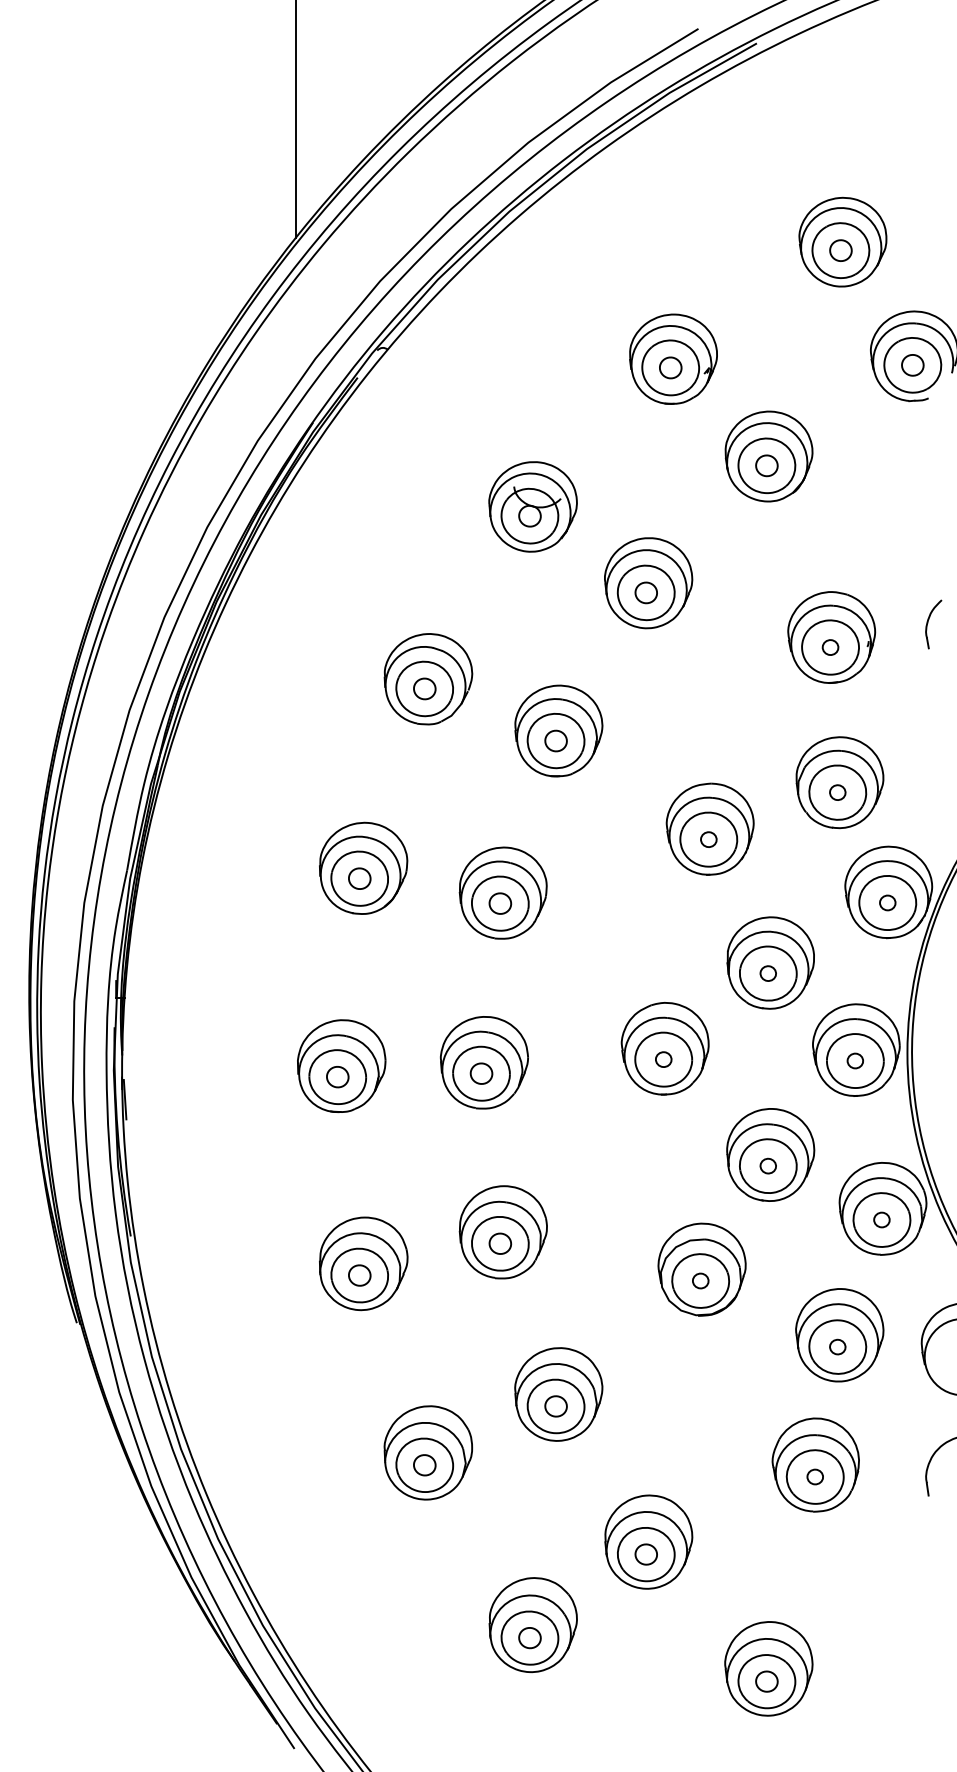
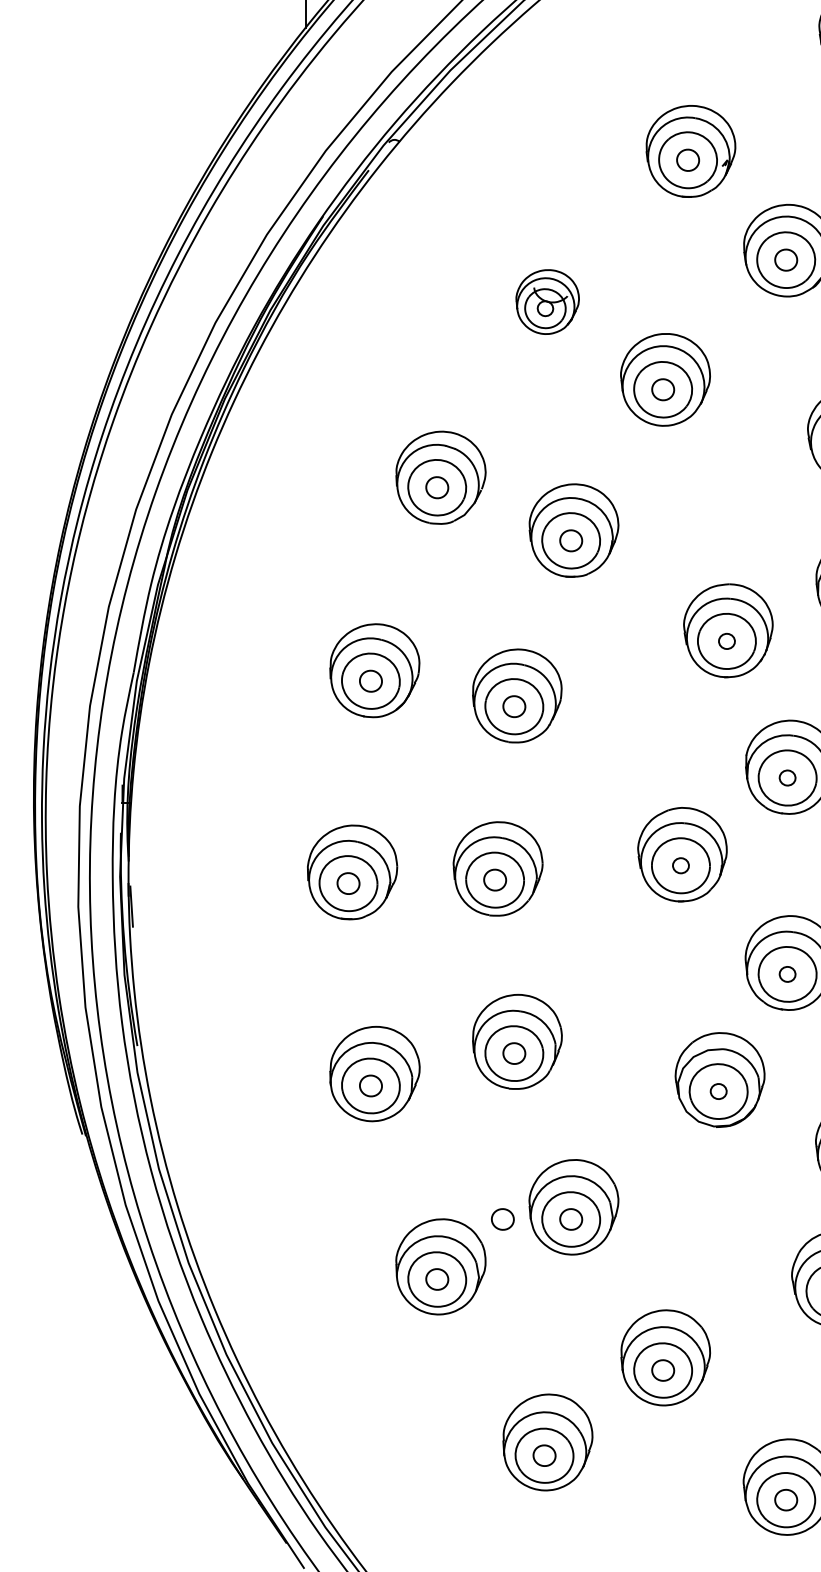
part: (532, 506) -> (547, 301), size x0.7
part: (488, 1406) -> (502, 1219), added

